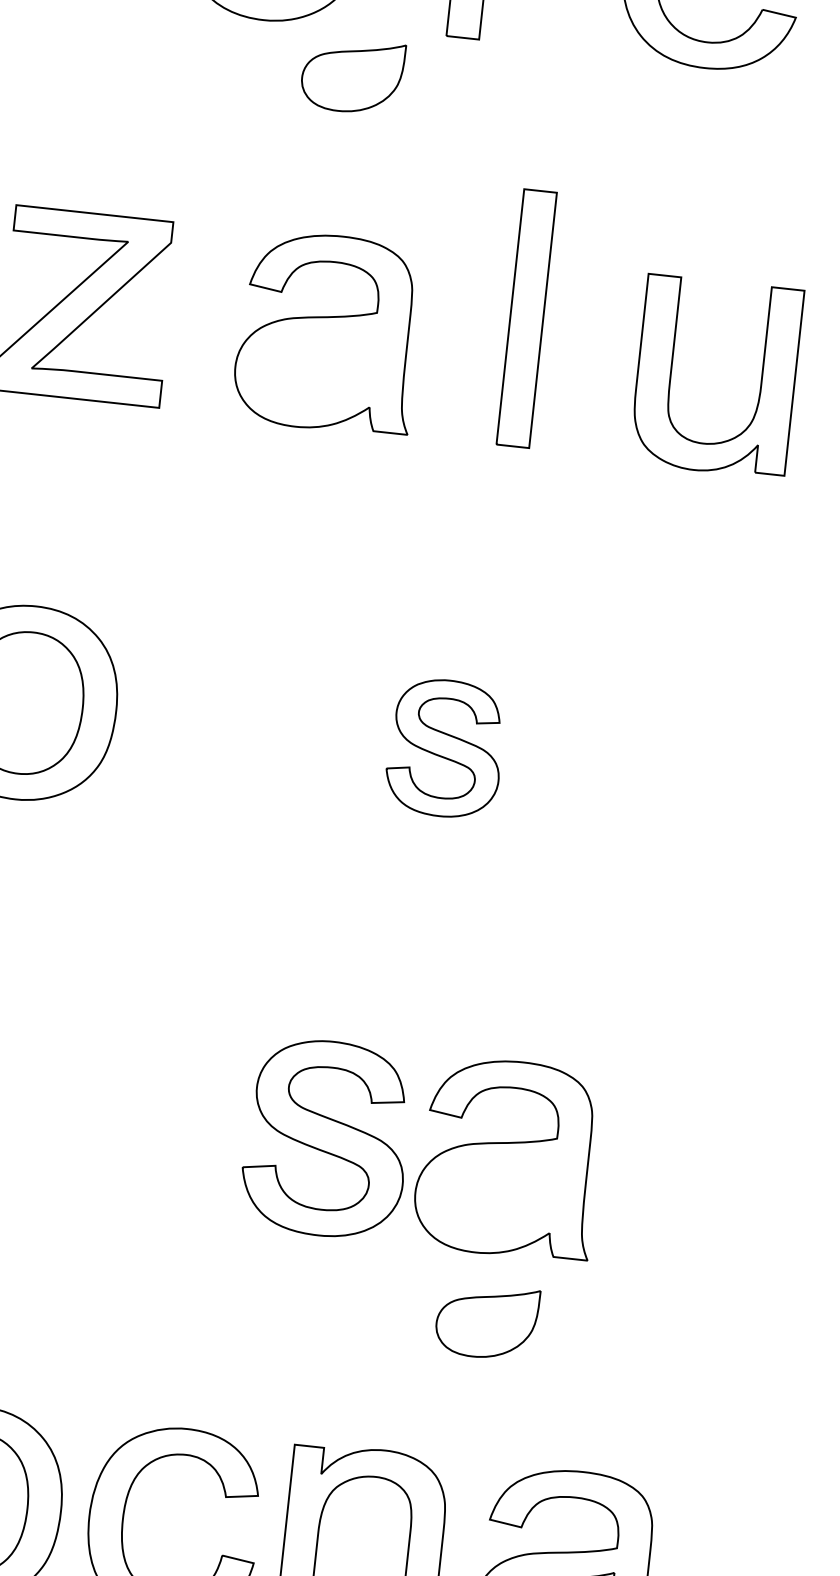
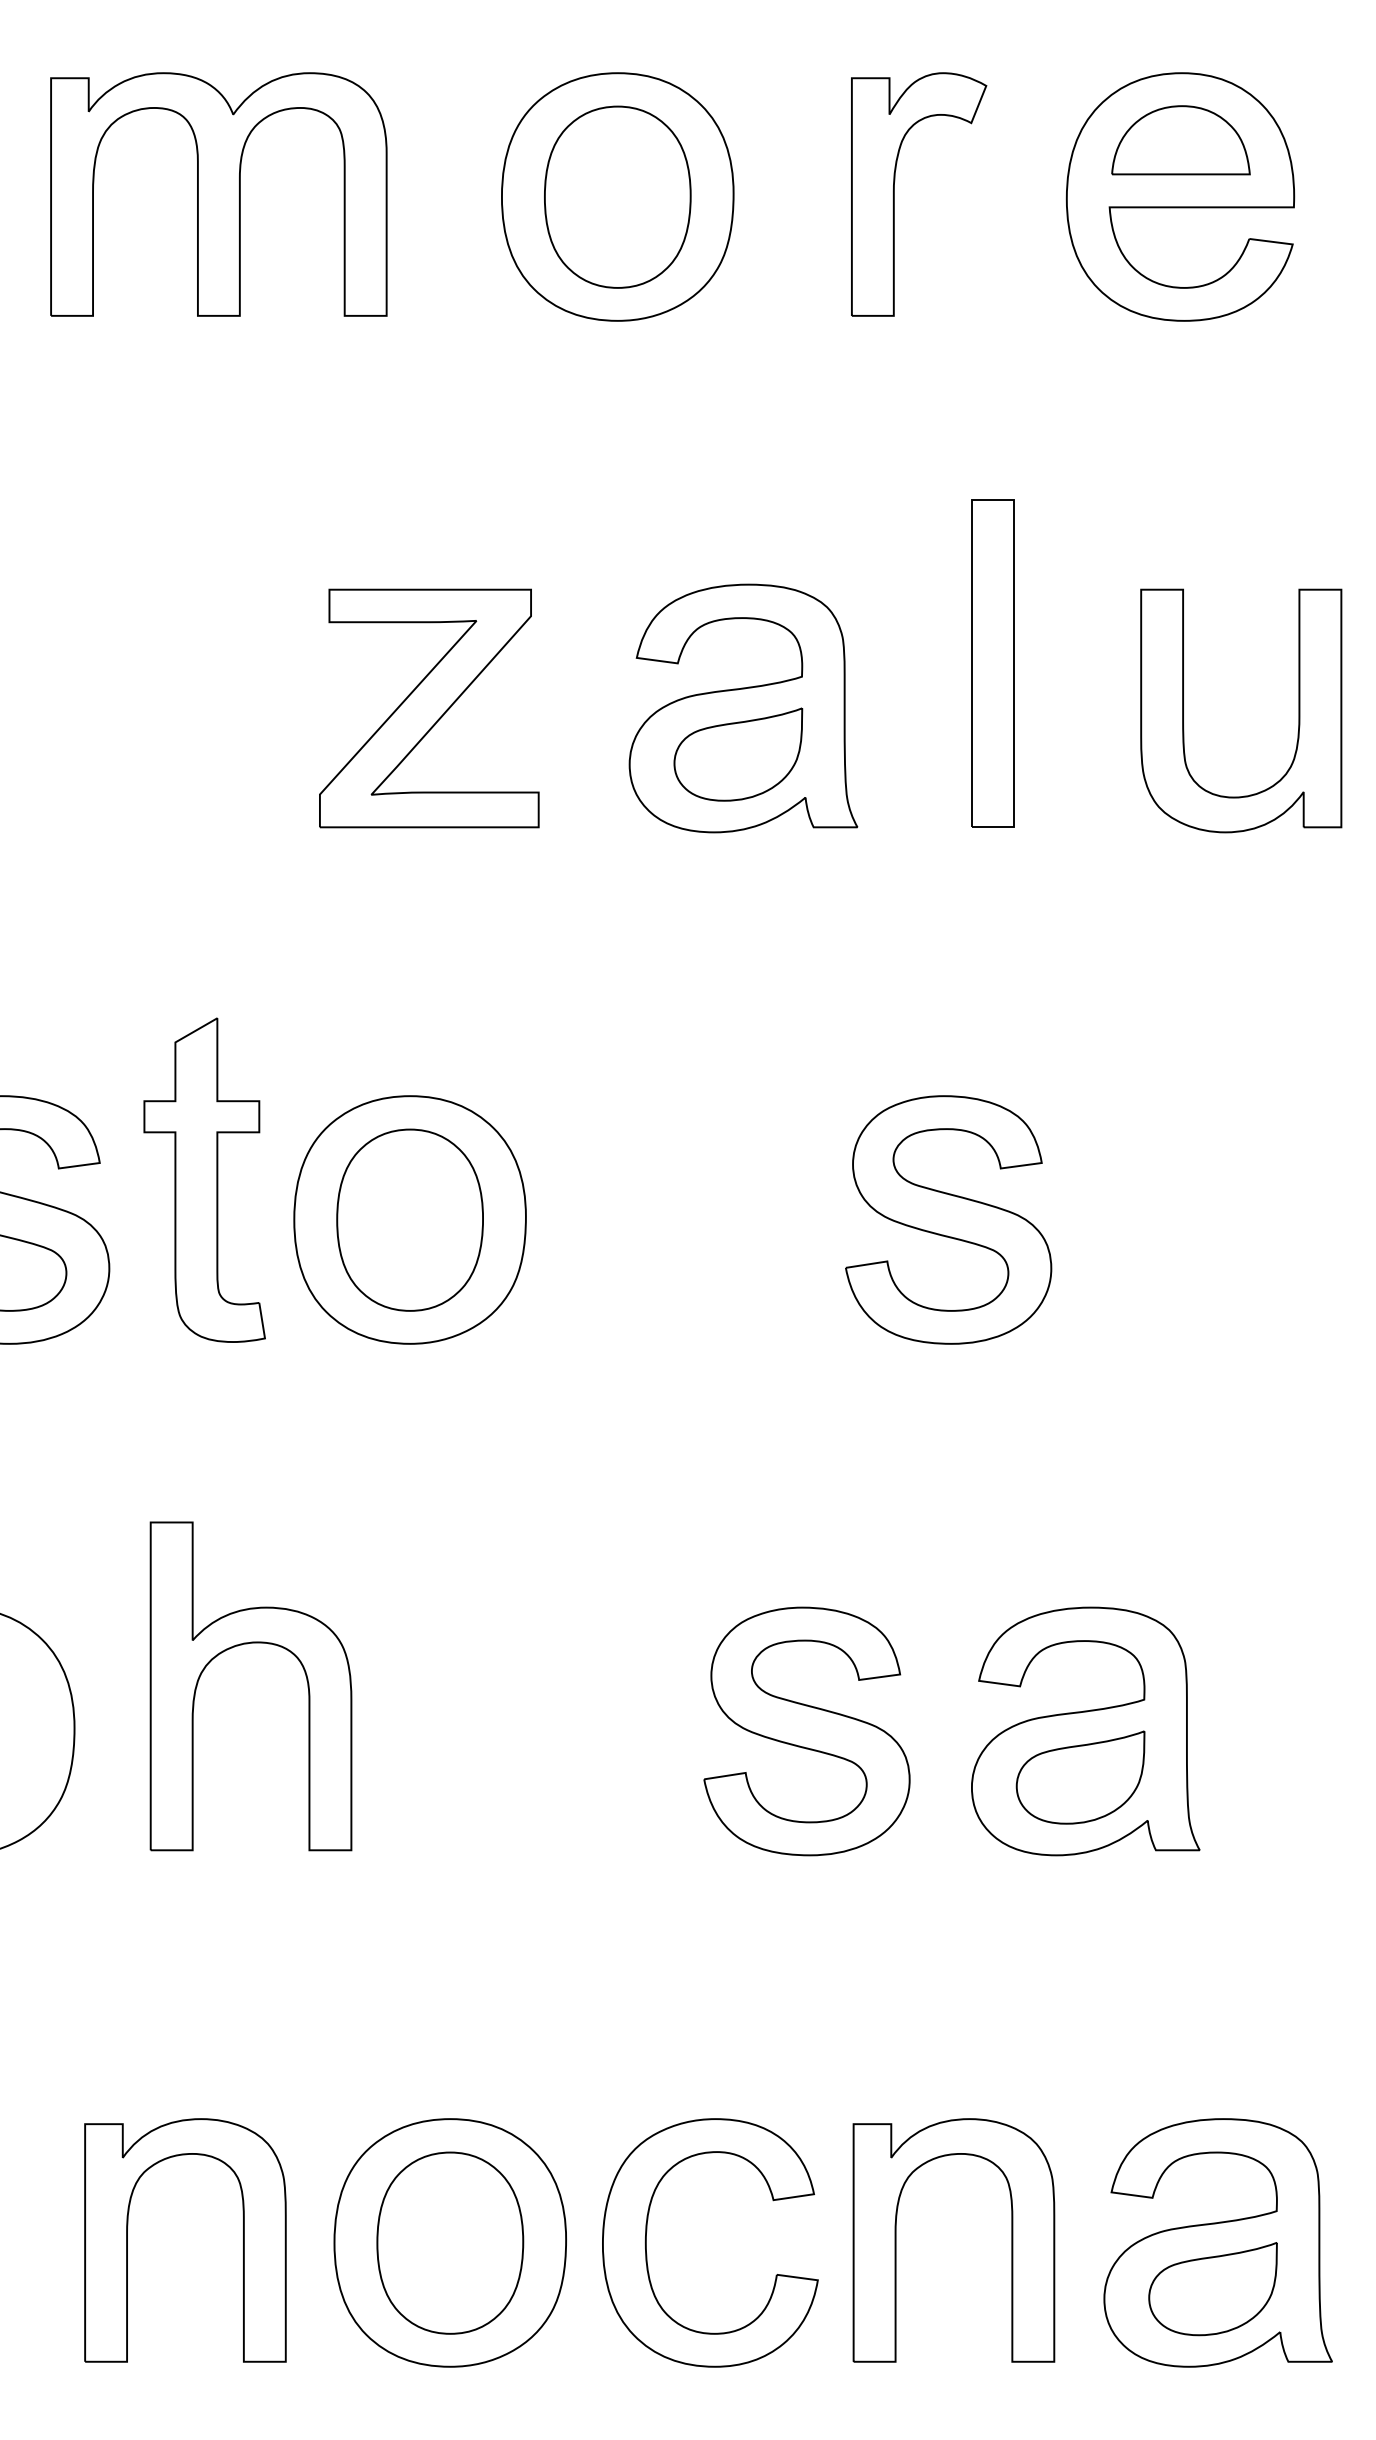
part: (352, 76) -> (738, 754), moved
part: (445, 748) -> (948, 1219), size x1.43
part: (326, 1138) -> (806, 1731), moved
part: (486, 1321) -> (1080, 1777), moved

